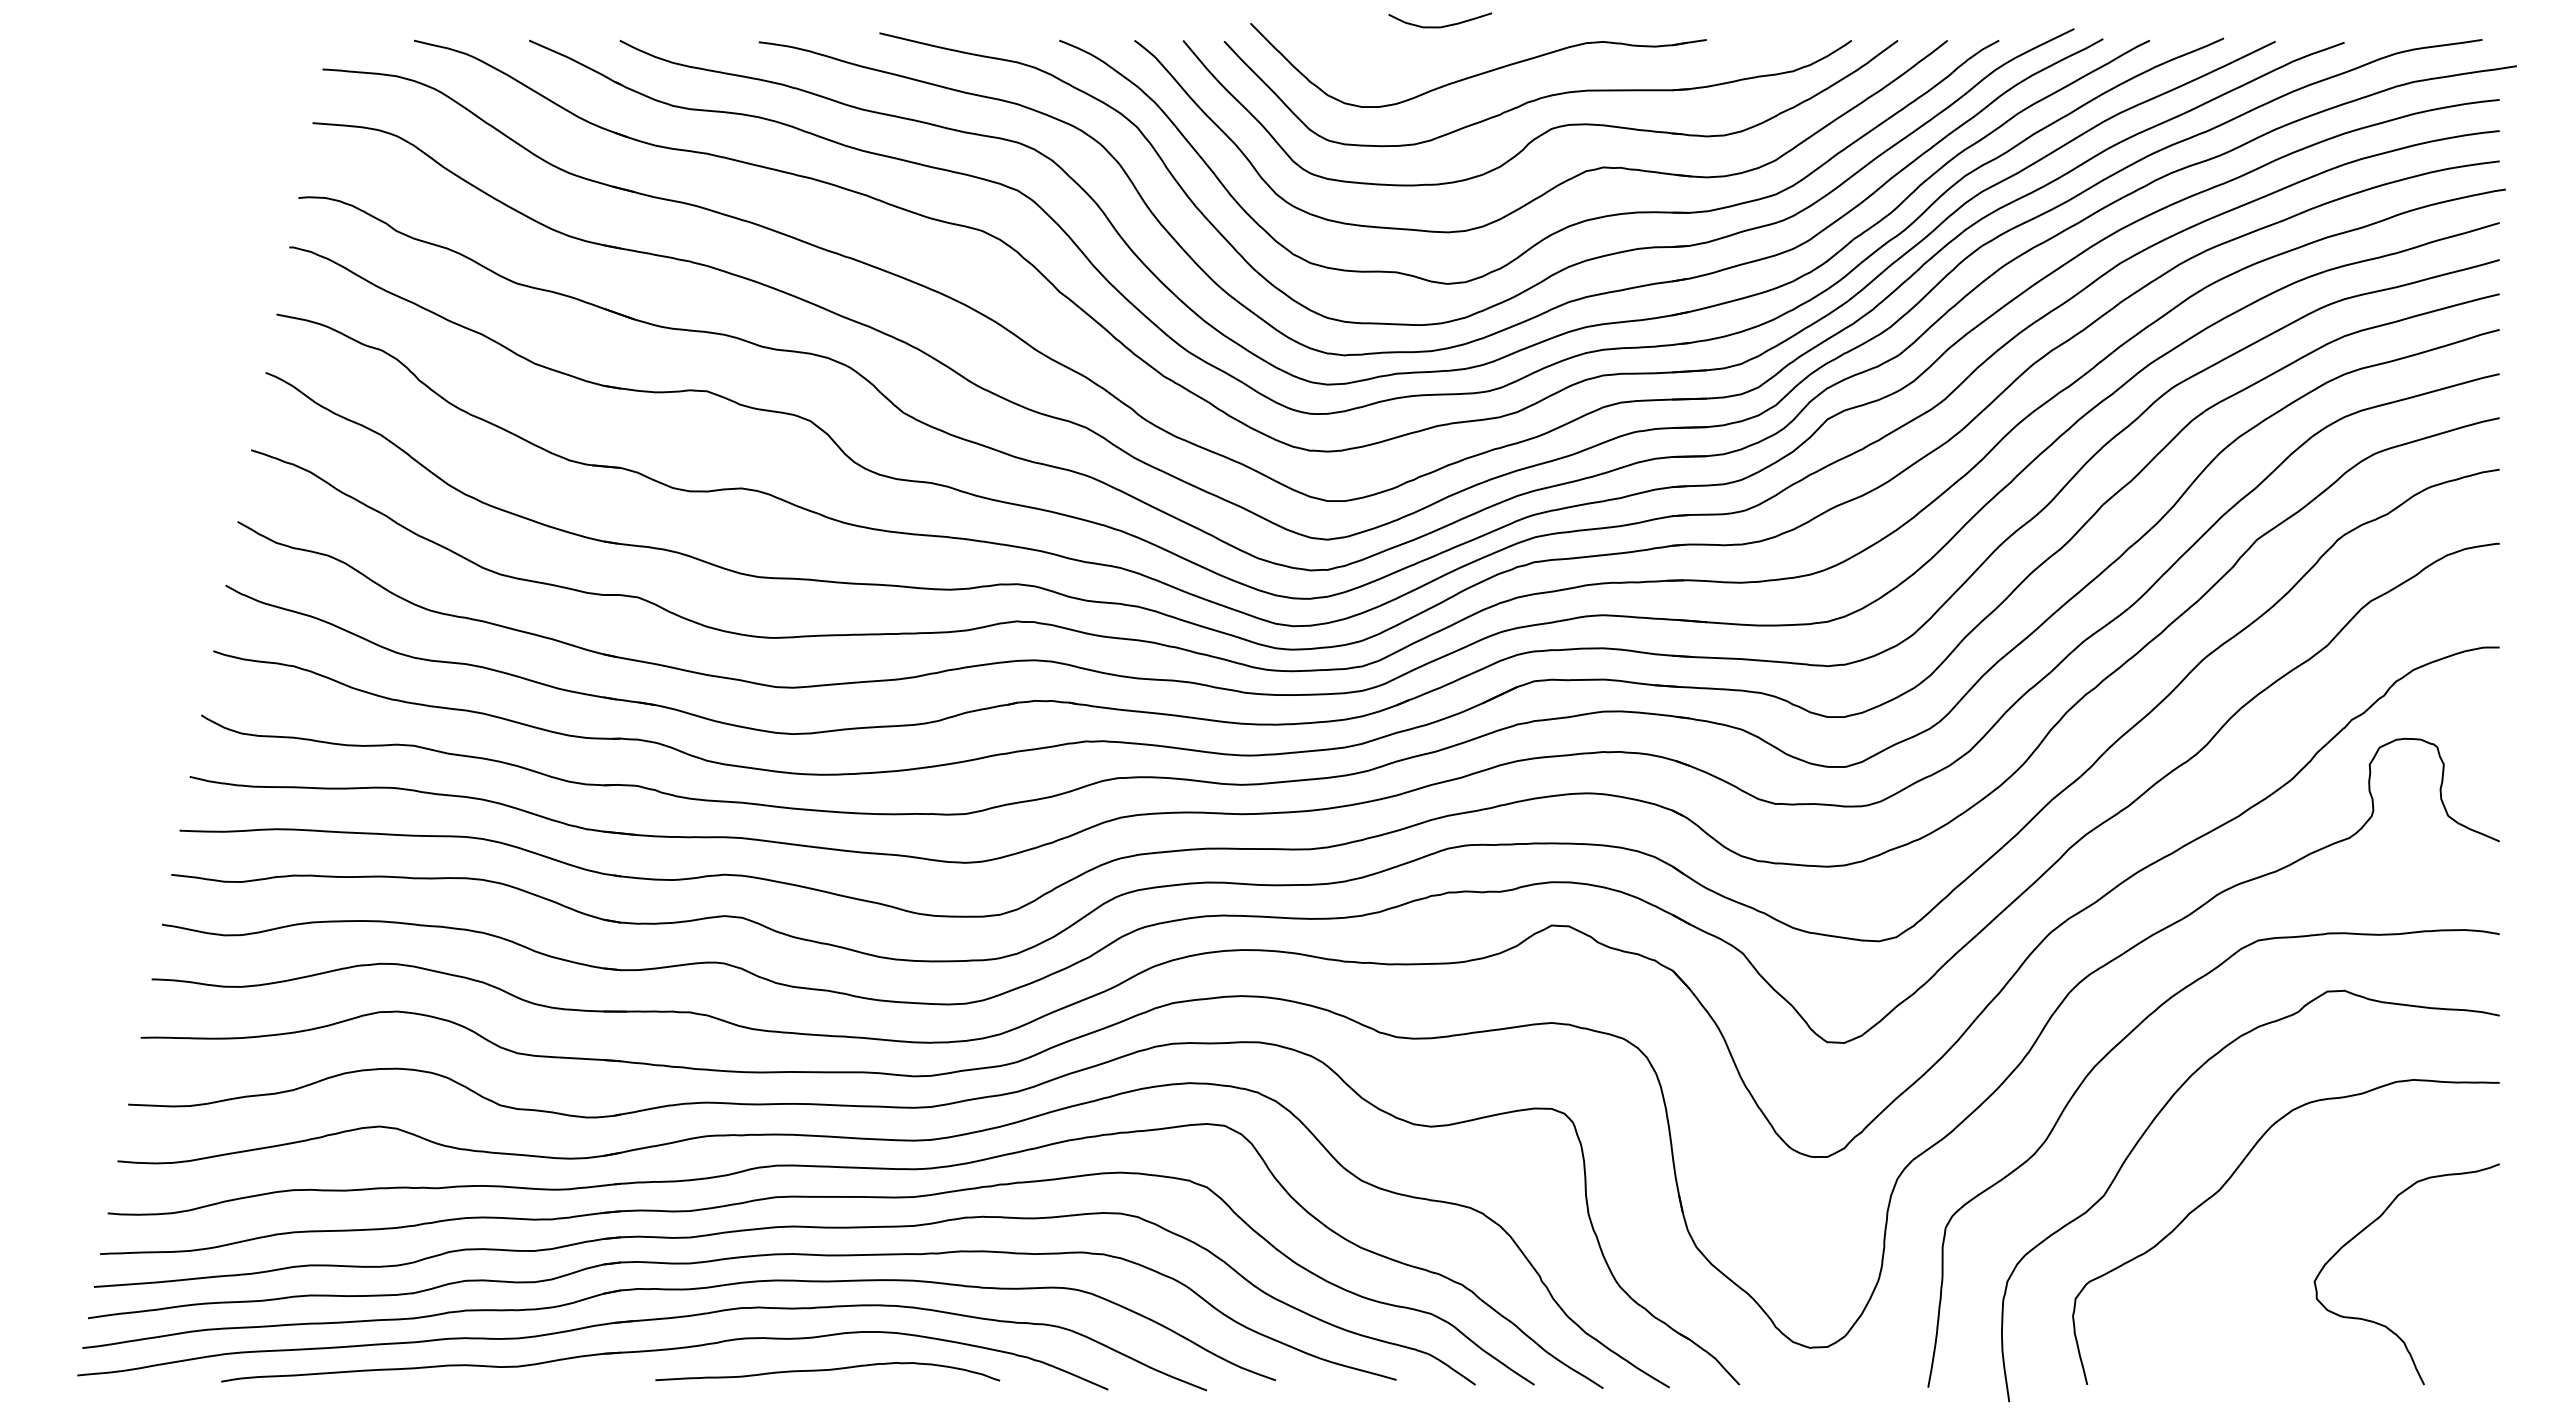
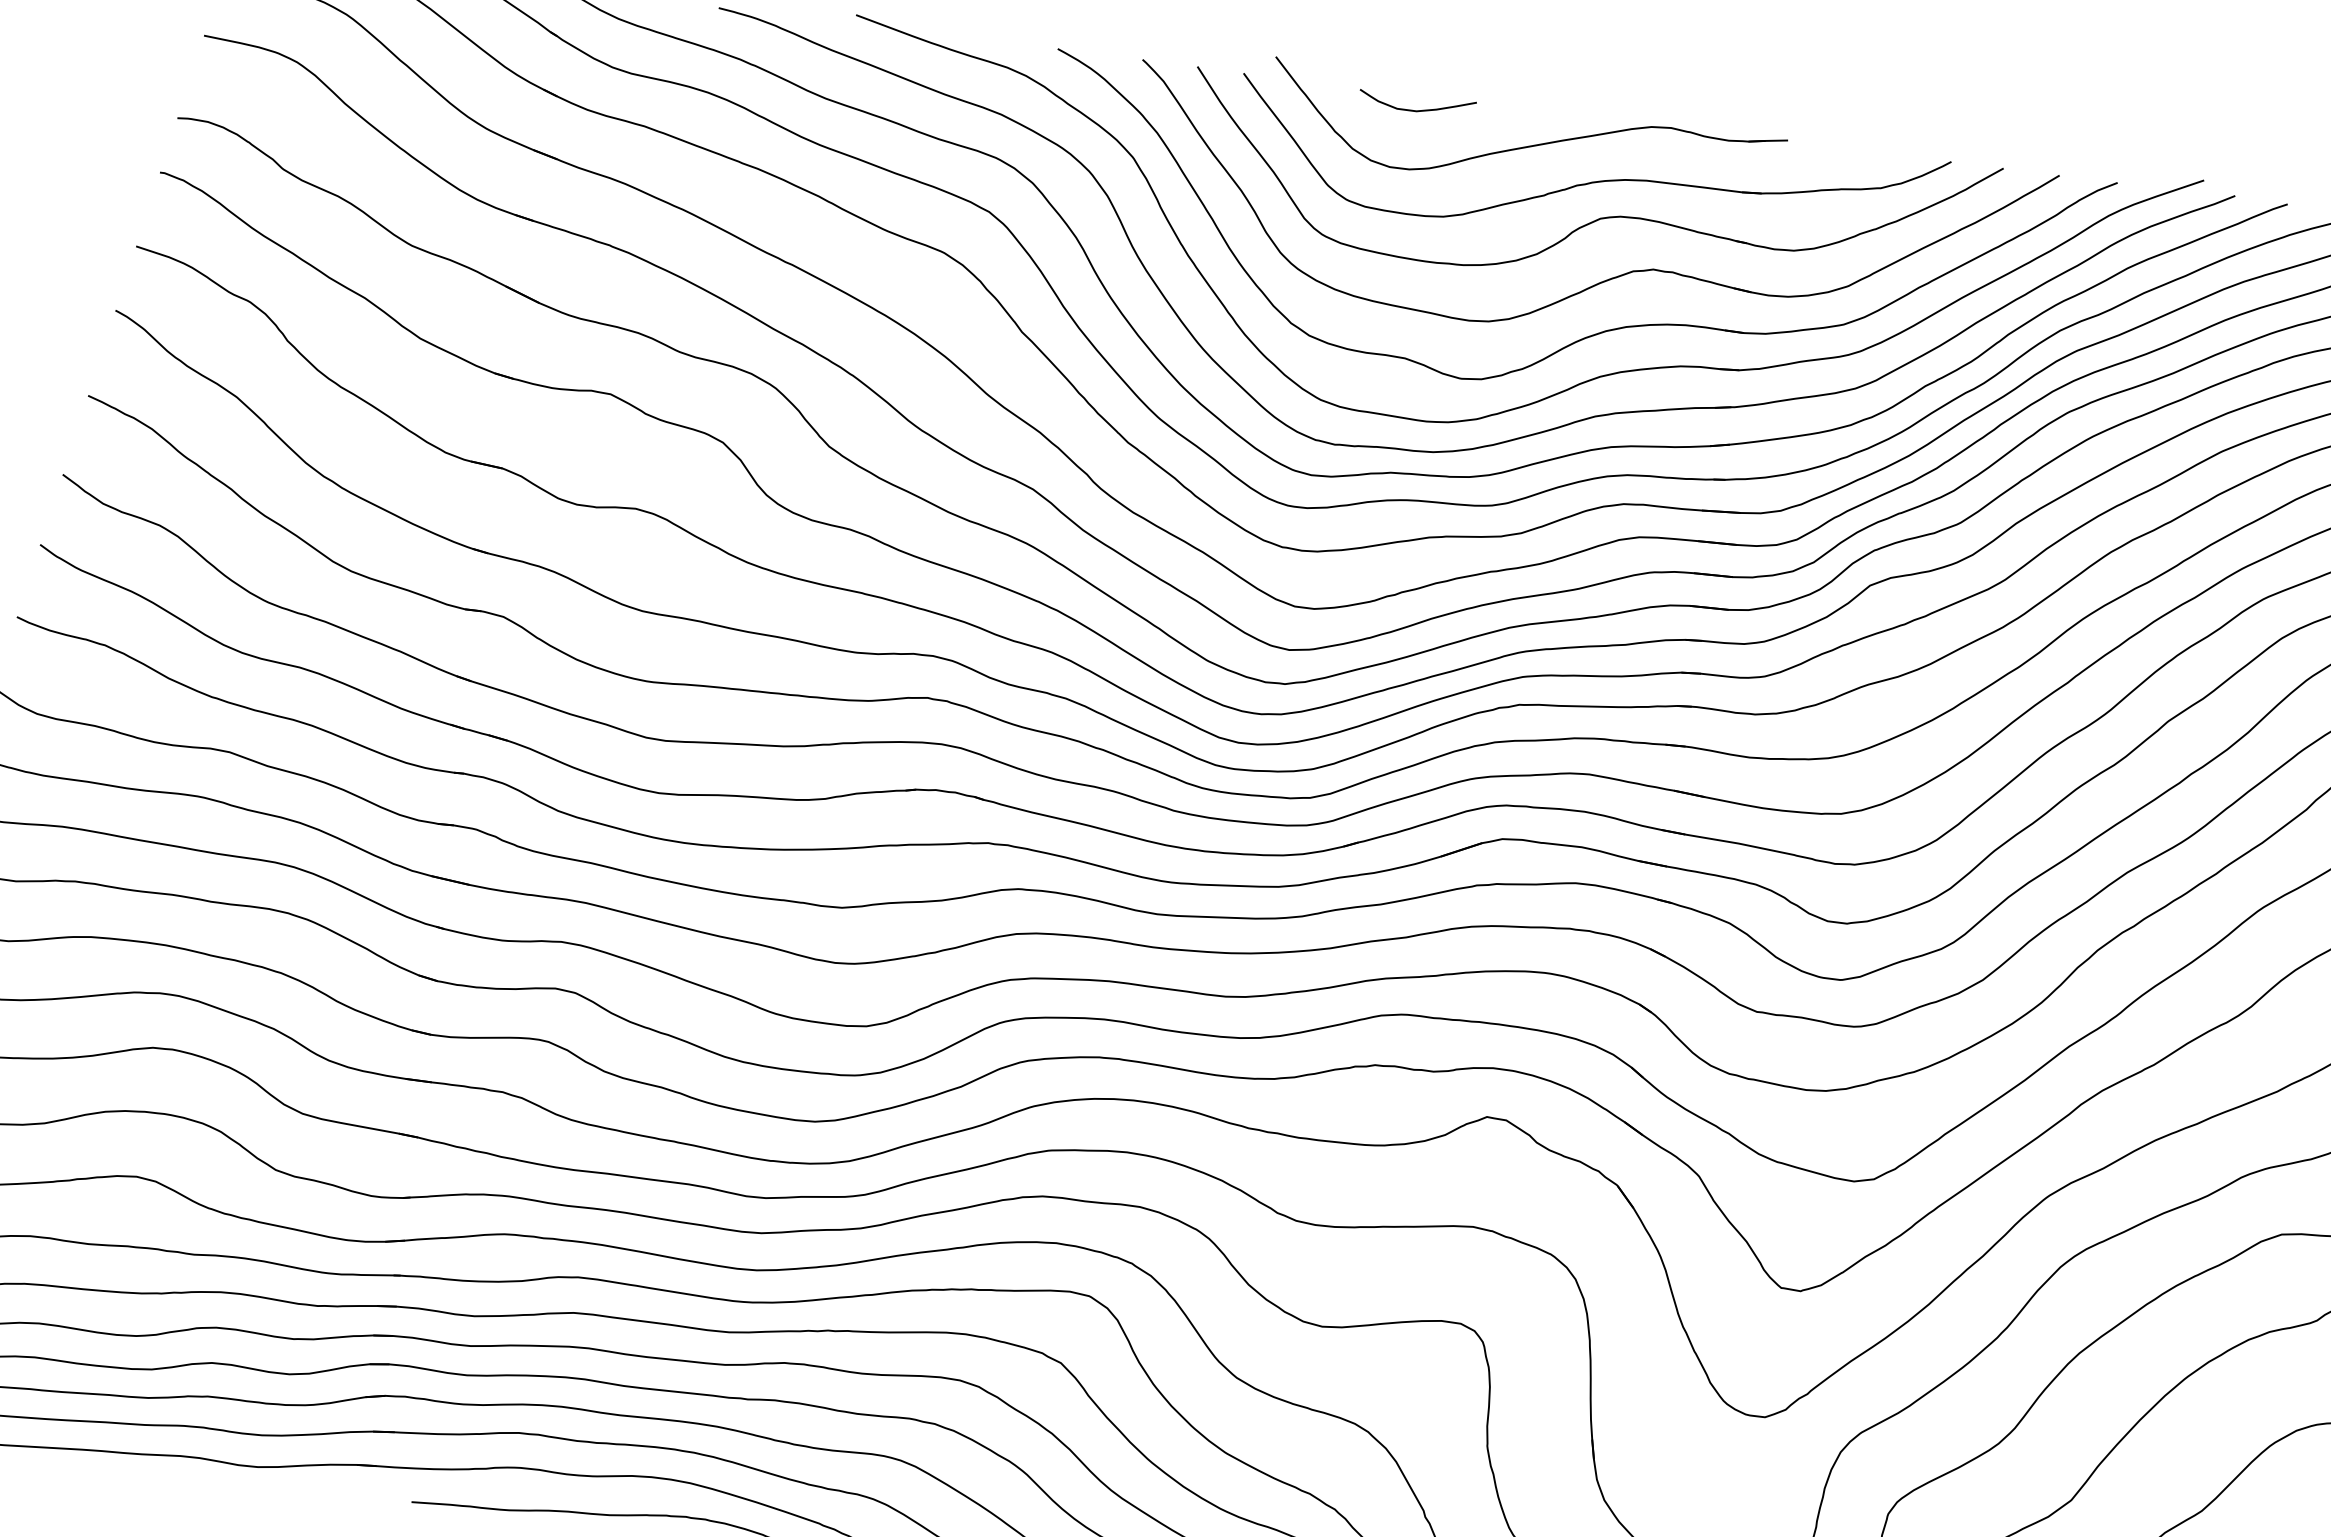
curve: (1443, 25) -> (1420, 109), moved

